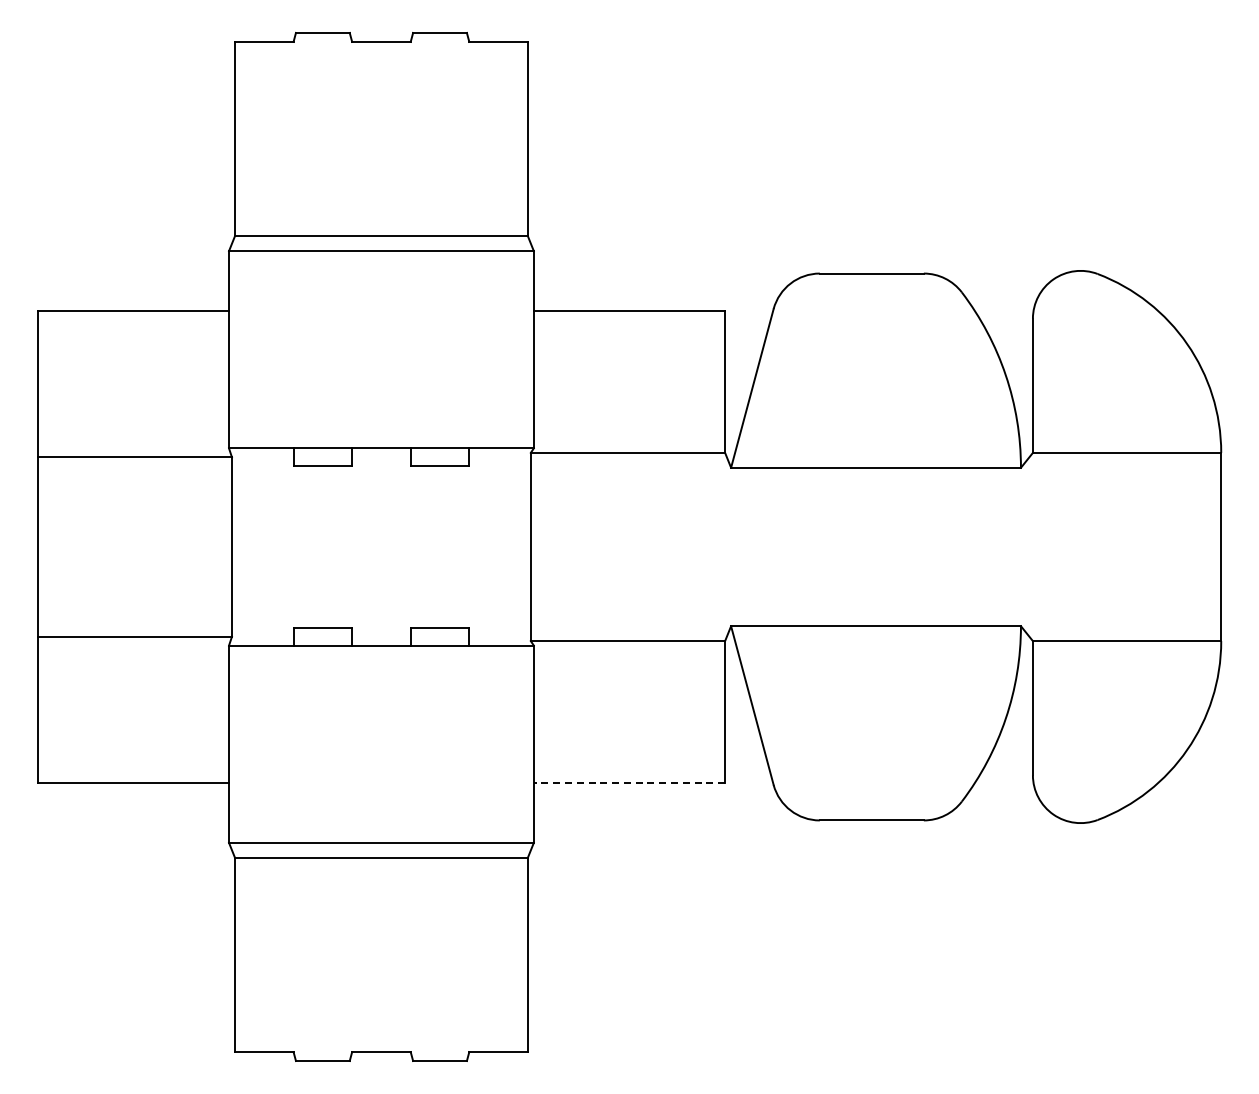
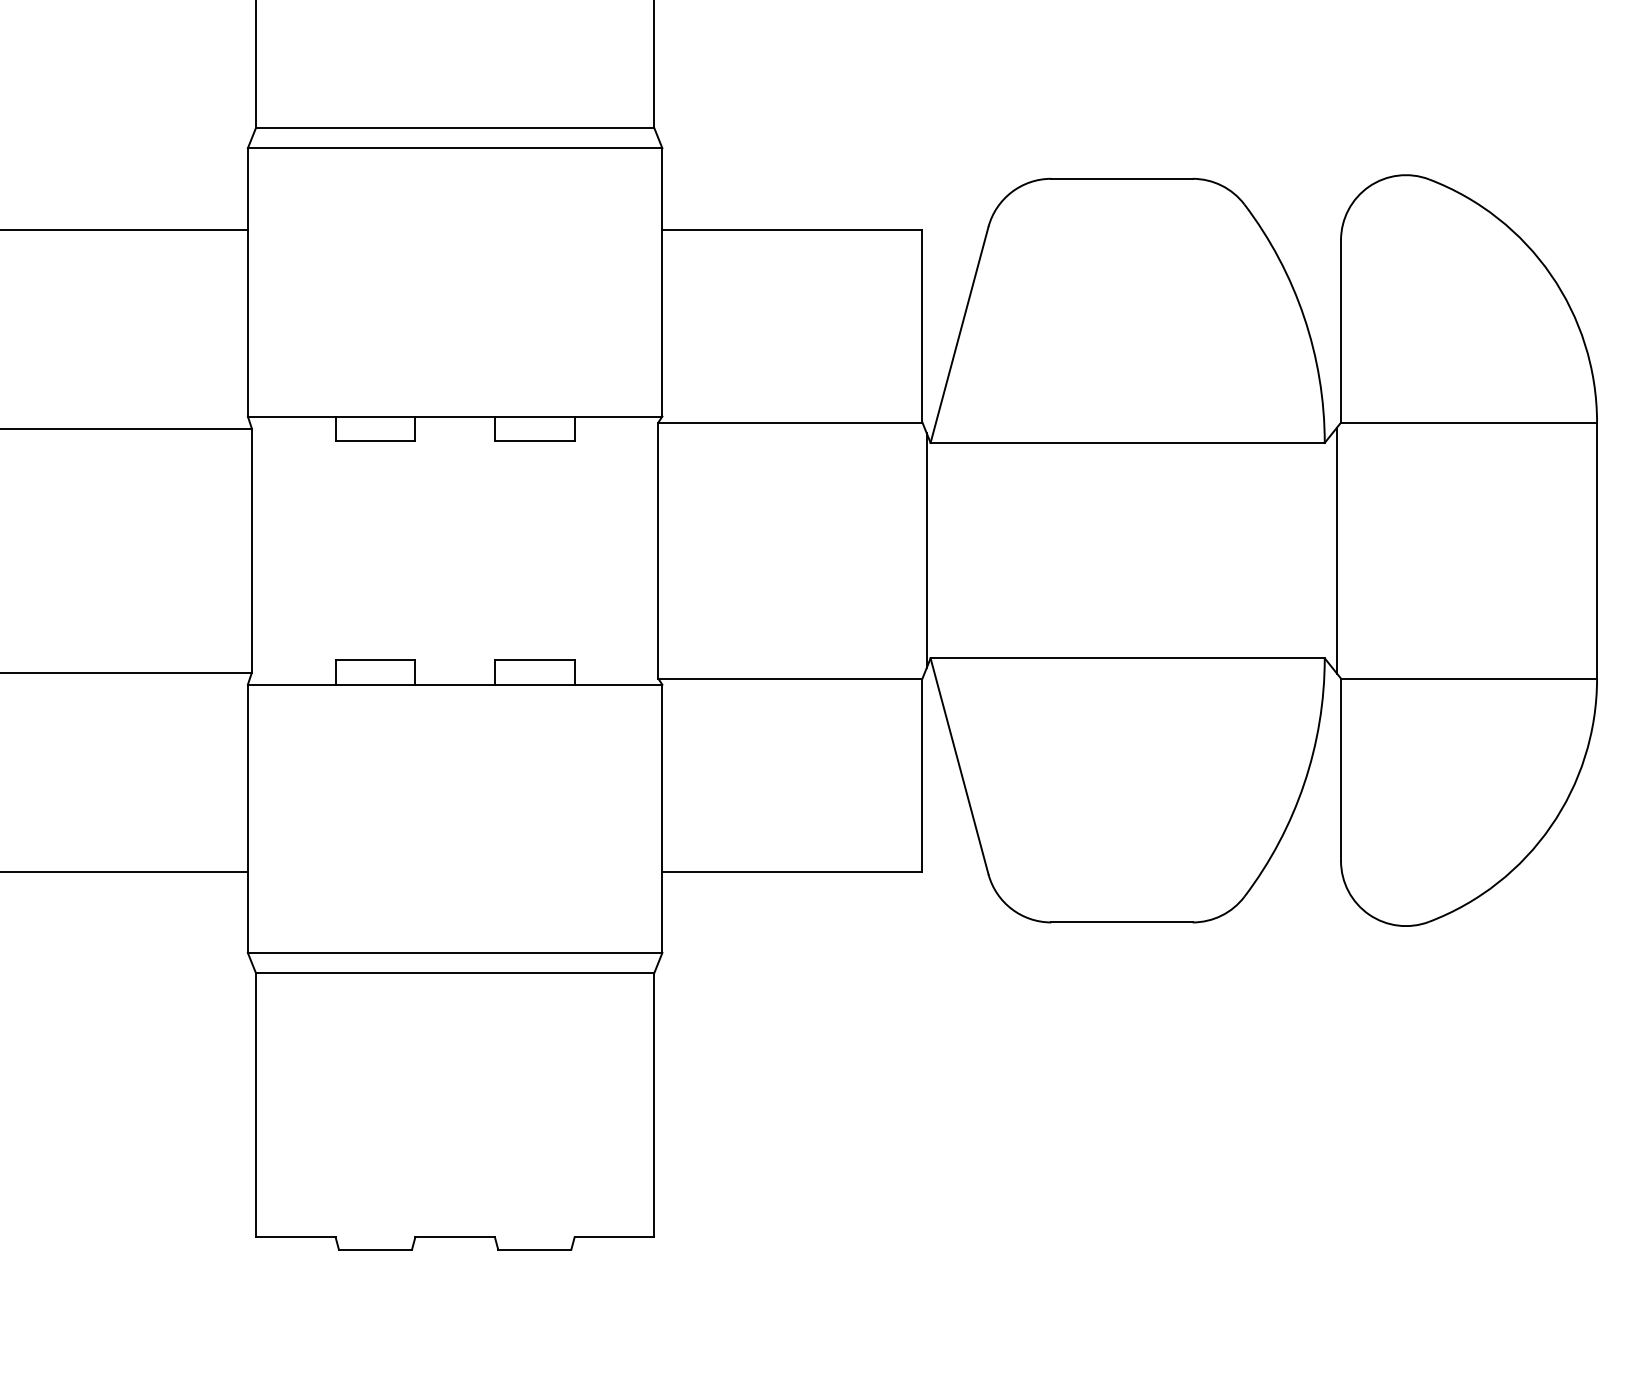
line: (728, 546) -> (927, 549), added
line: (1029, 546) -> (1336, 549), added
line: (629, 783) -> (792, 872), dashed -> solid

